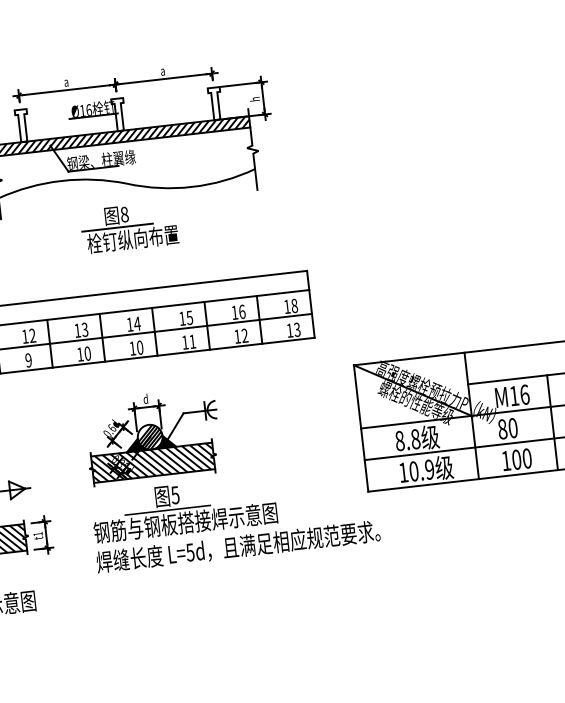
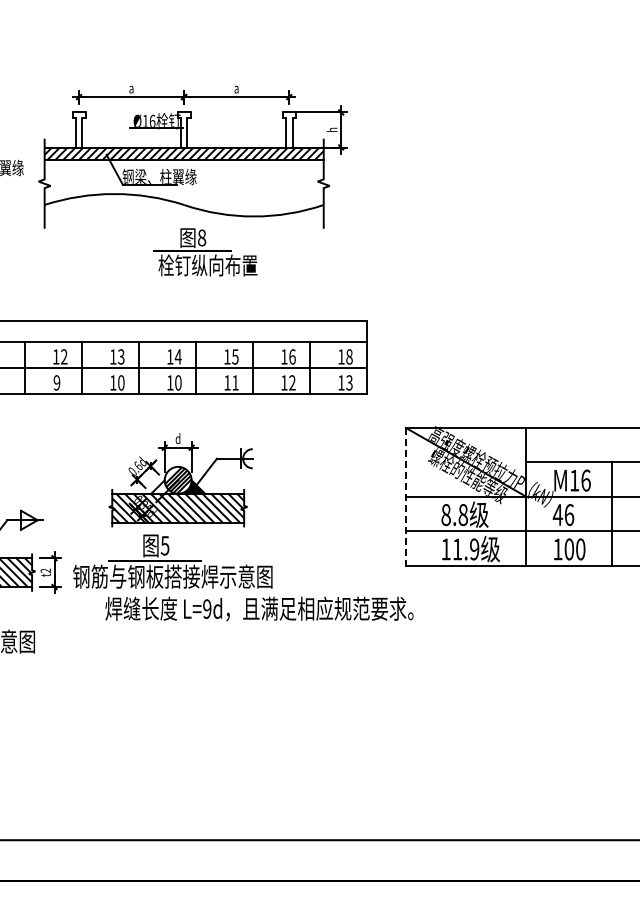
text: (129, 227) -> (205, 252), moved
line: (360, 428) -> (405, 496), solid -> dashed
text: (507, 429) -> (563, 515), 80 -> 46
fill: (138, 444) -> (164, 486), removed
text: (414, 471) -> (457, 549), 10.9 -> 11.9
text: (183, 508) -> (172, 561), moved
text: (37, 533) -> (45, 570), t1 -> t2
text: (190, 551) -> (207, 608), L=5d -> L=9d

